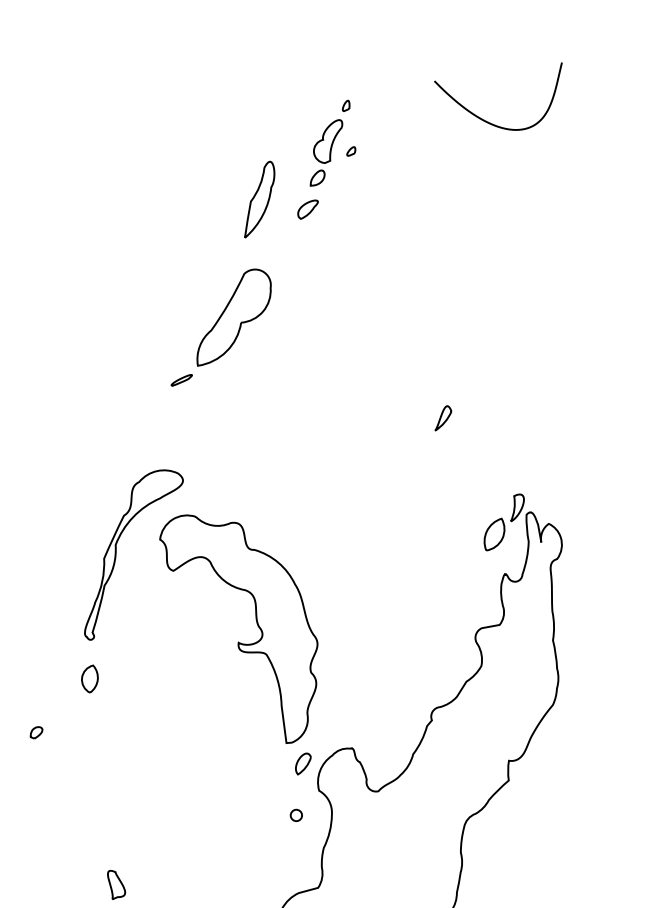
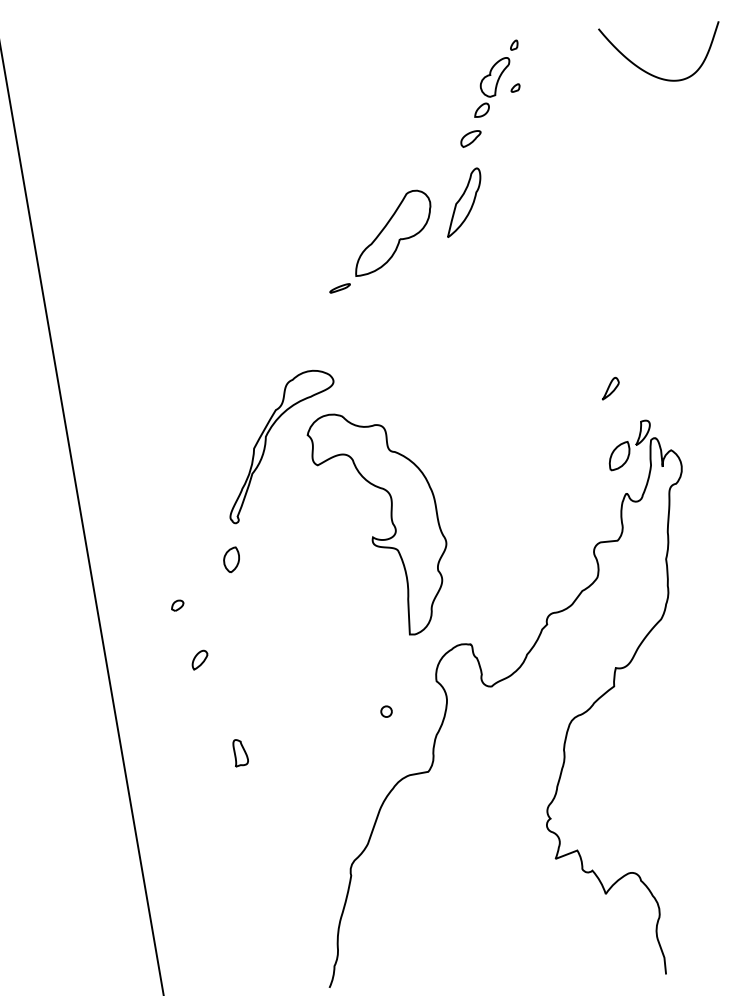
part: (259, 199) -> (464, 202), moved
part: (442, 418) -> (610, 388), moved
part: (302, 763) -> (199, 659), moved
circle: (296, 815) -> (386, 711), moved

